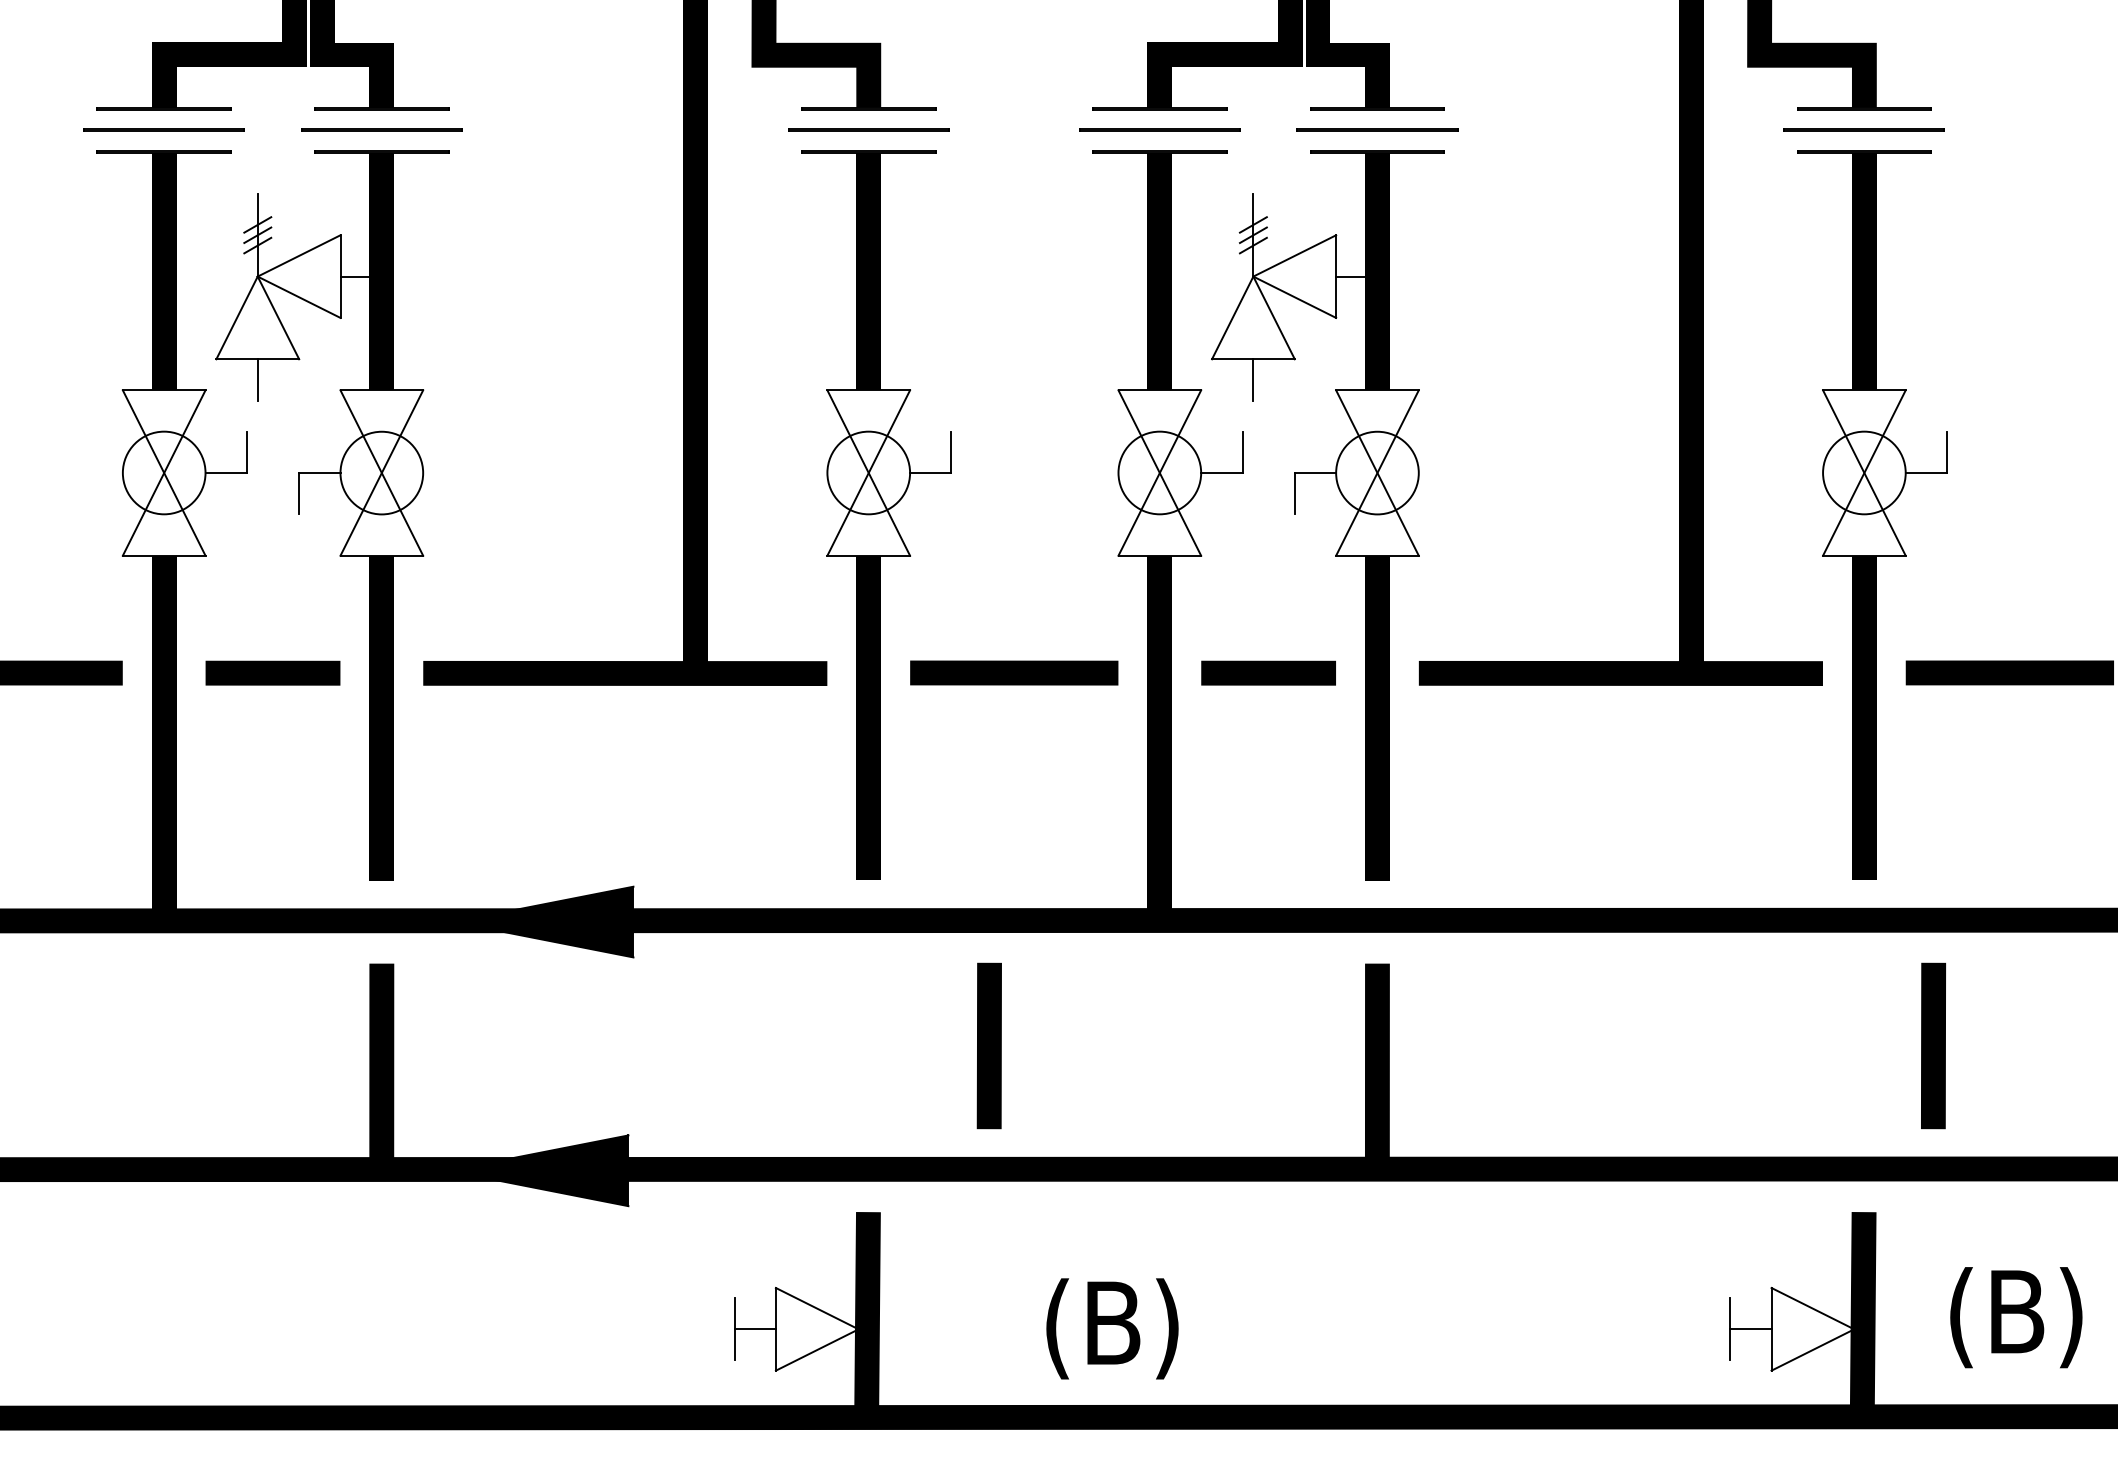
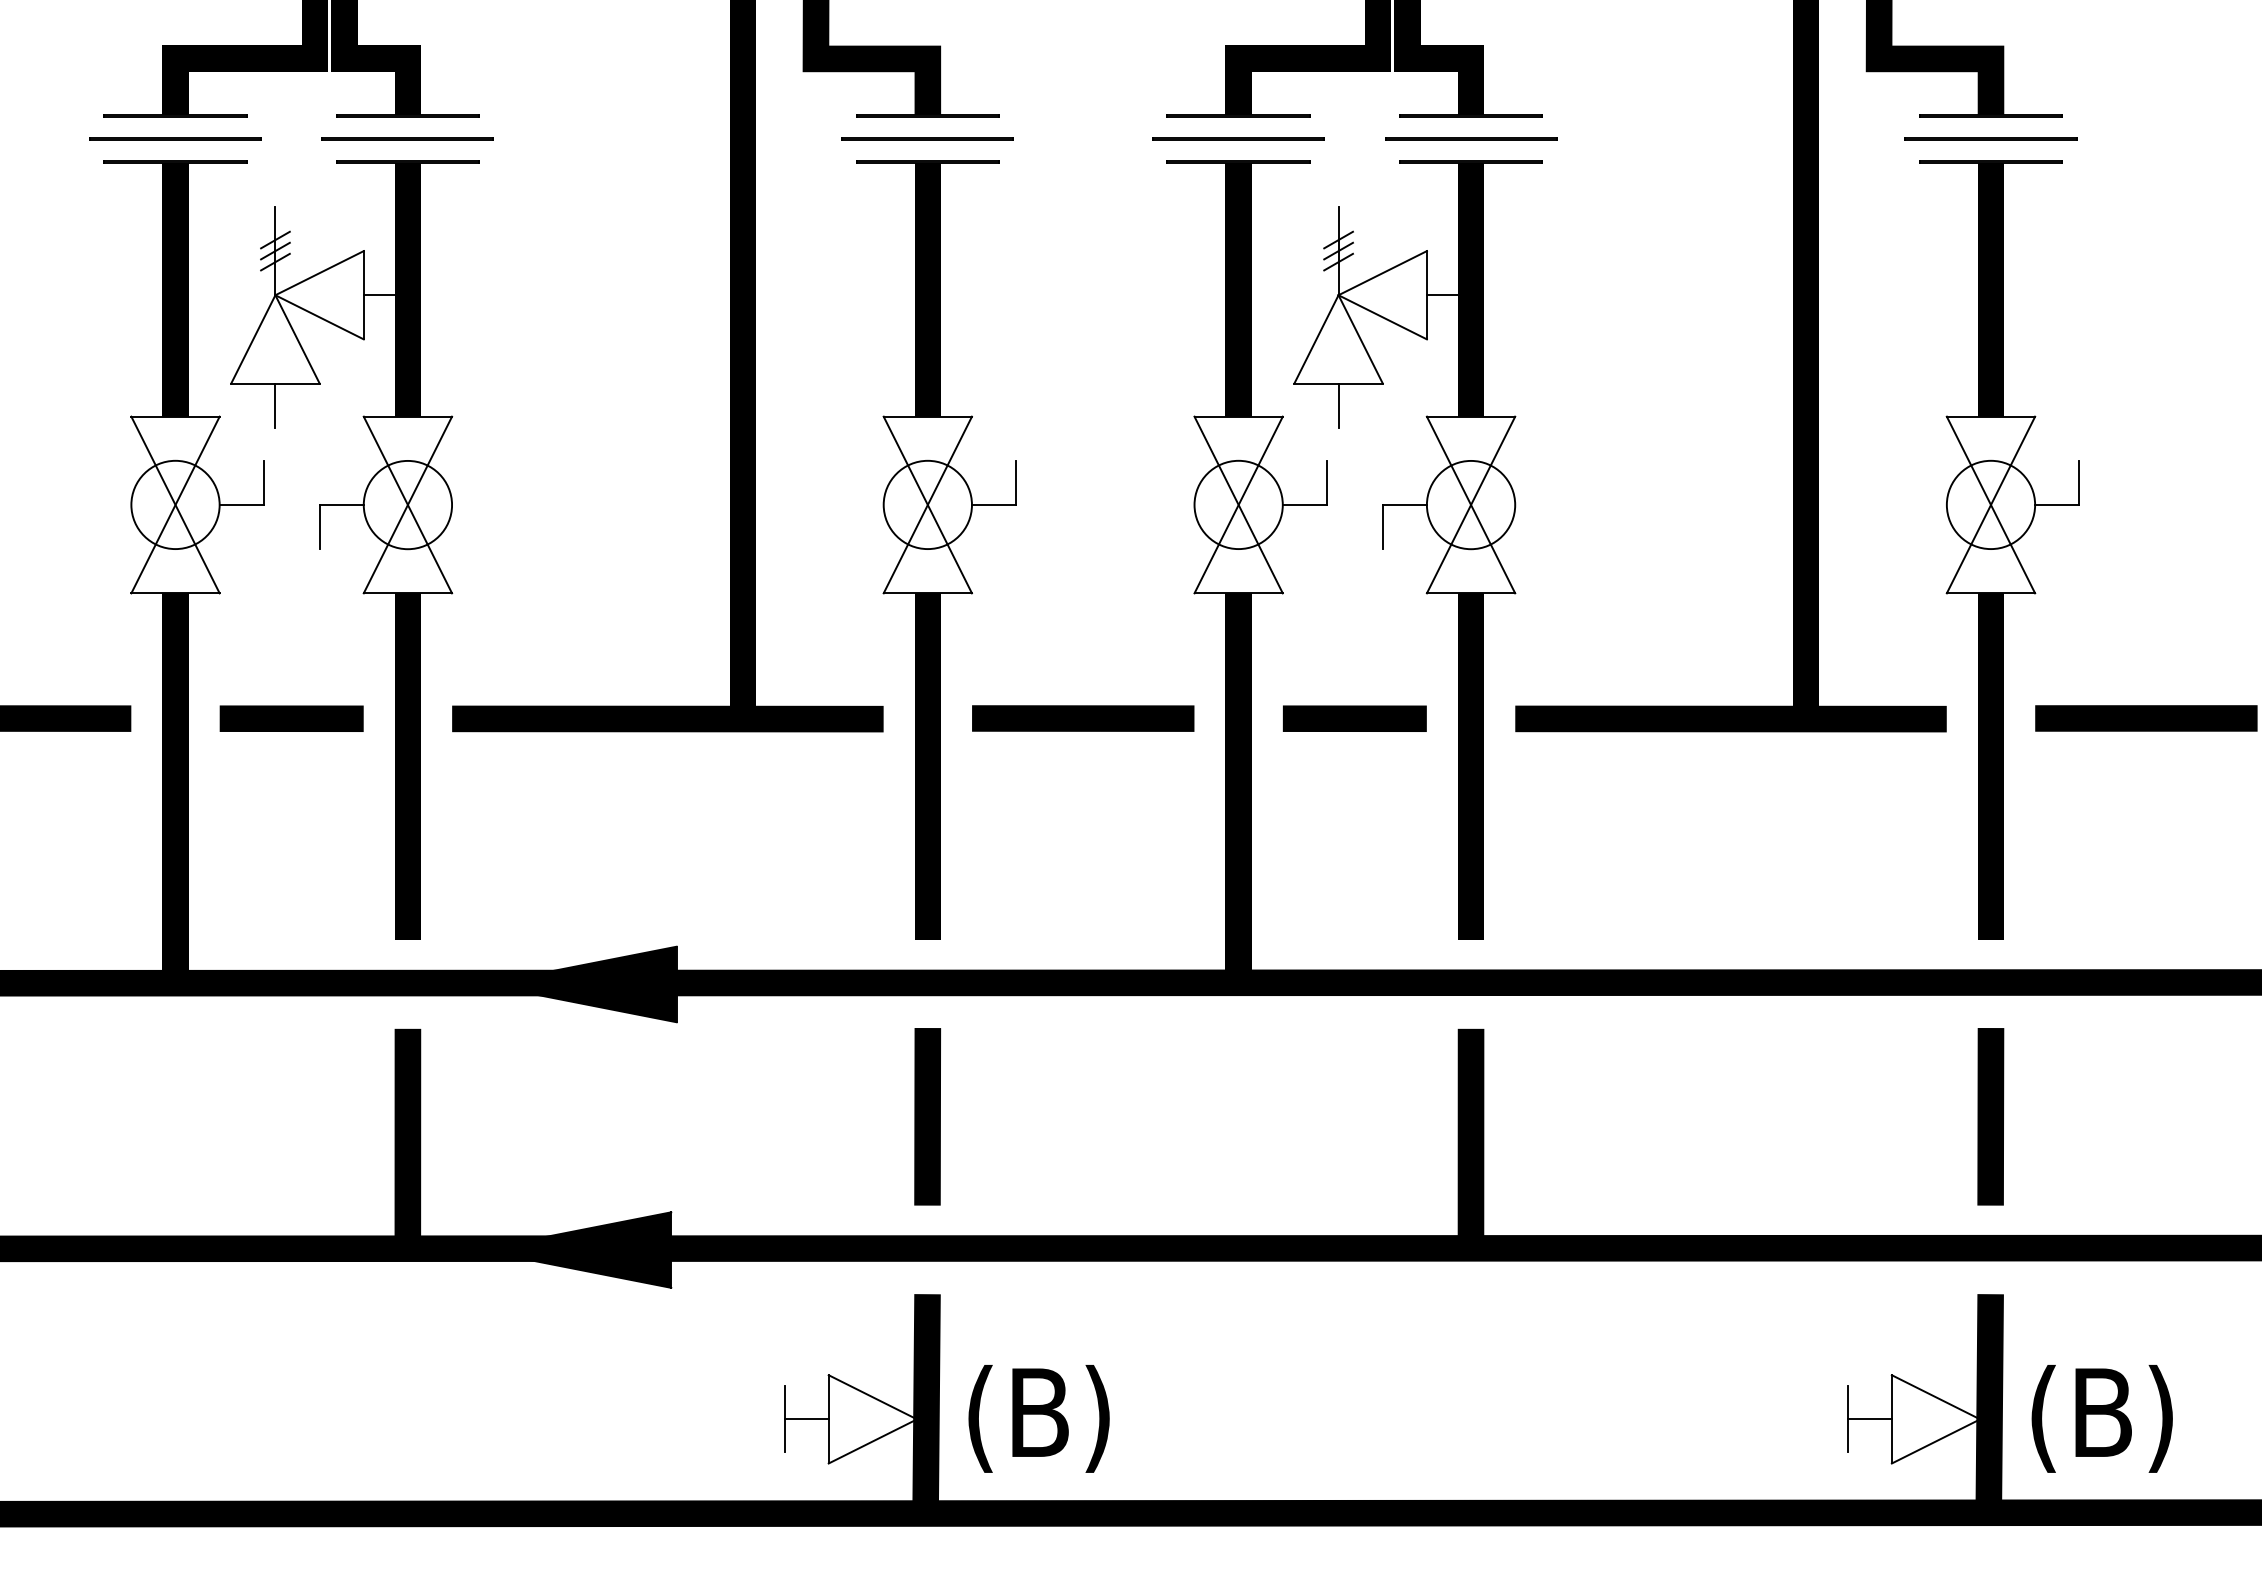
line: (989, 1045) -> (927, 1116), moved
line: (1933, 1045) -> (1990, 1116), moved
text: (2015, 1317) -> (2101, 1418), moved
text: (1111, 1328) -> (1038, 1418), moved

